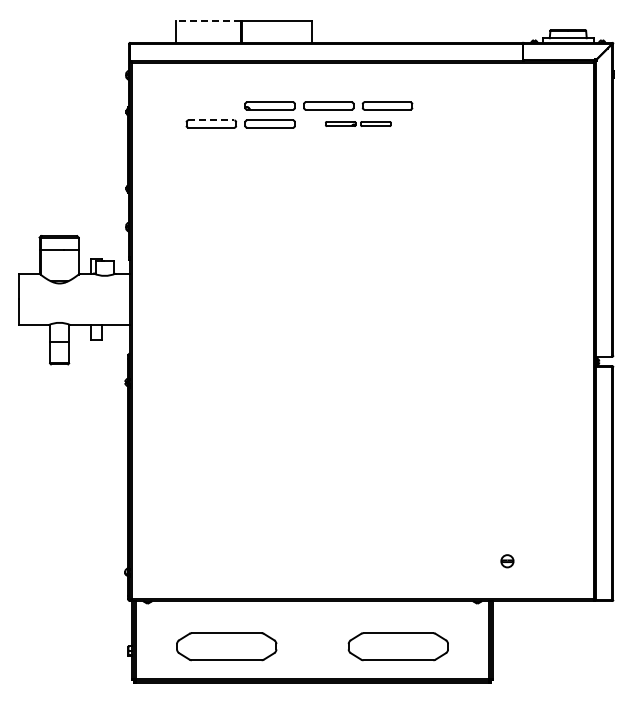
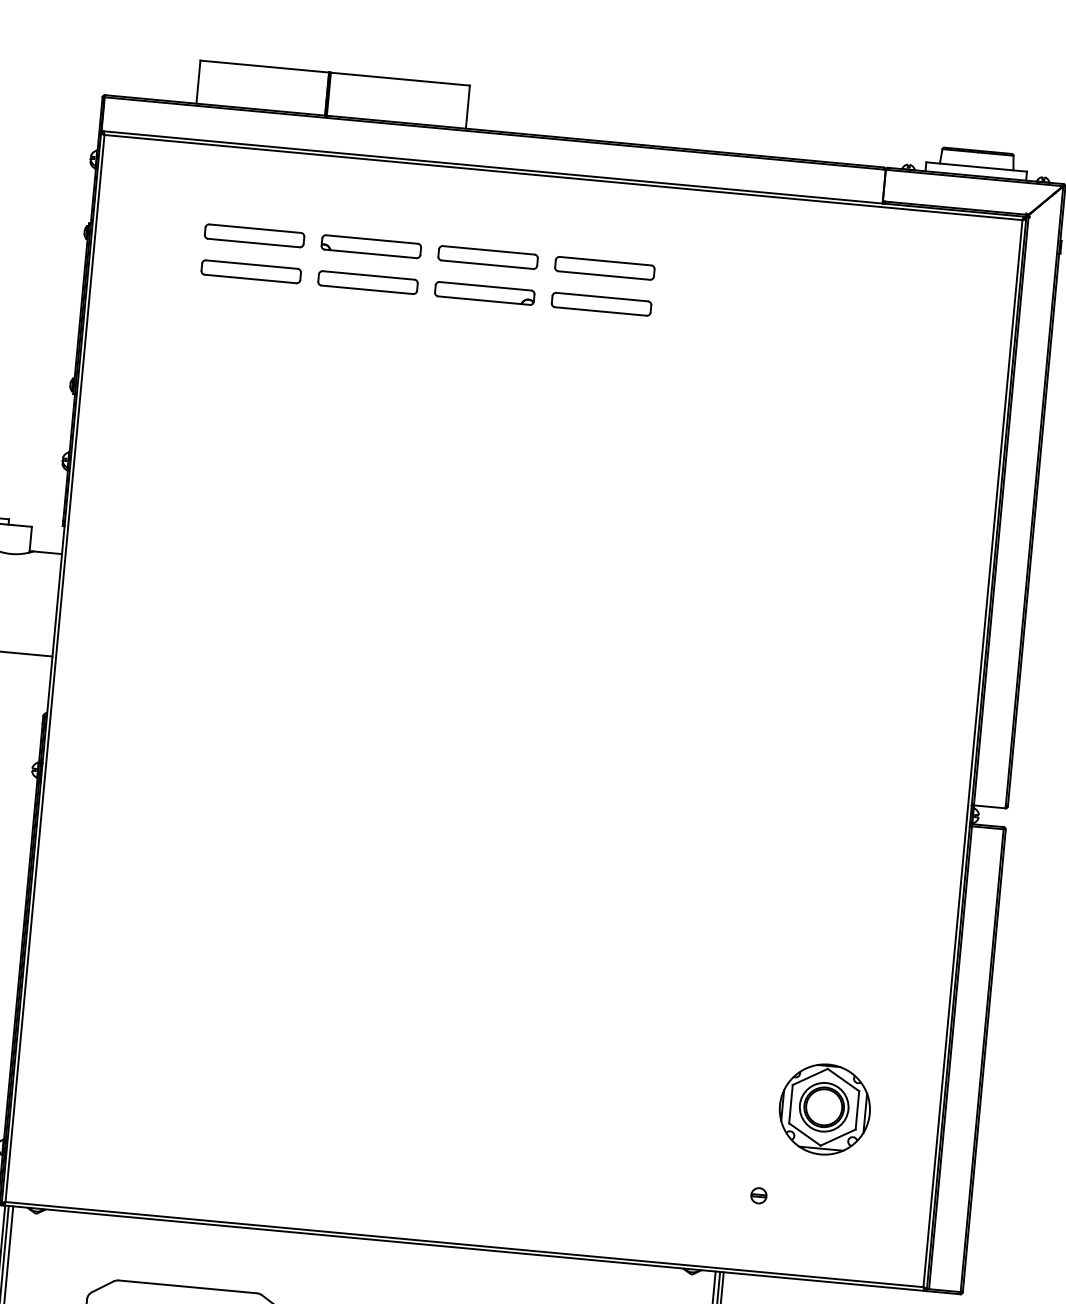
line: (208, 21) -> (264, 67), dashed -> solid
part: (210, 105) -> (252, 234), added
line: (211, 120) -> (252, 264), dashed -> solid
part: (358, 123) -> (543, 297), size x1.67
part: (535, 514) -> (823, 1107), added
part: (506, 561) -> (757, 1195), size x0.62

